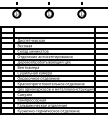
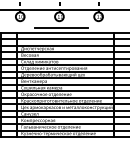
line: (51, 23) -> (61, 28), added

